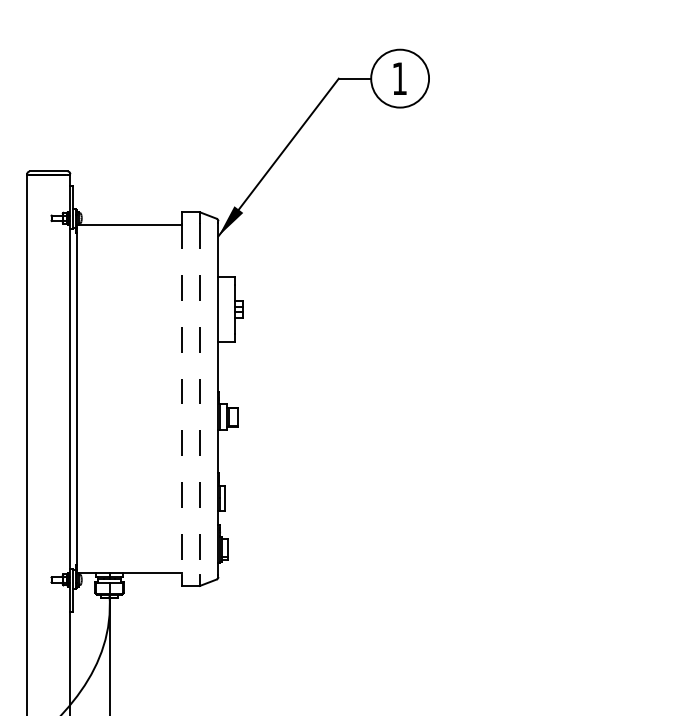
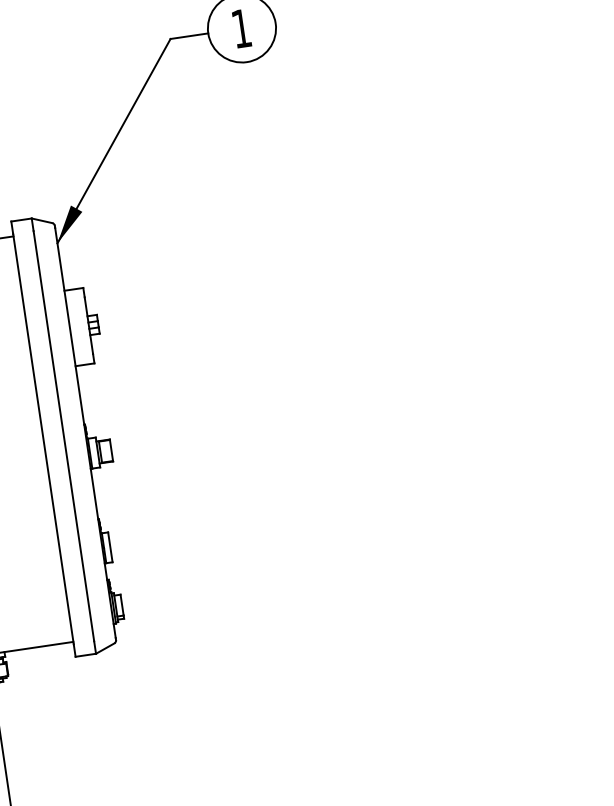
line: (182, 399) -> (43, 439), dashed -> solid
line: (199, 399) -> (63, 436), dashed -> solid

